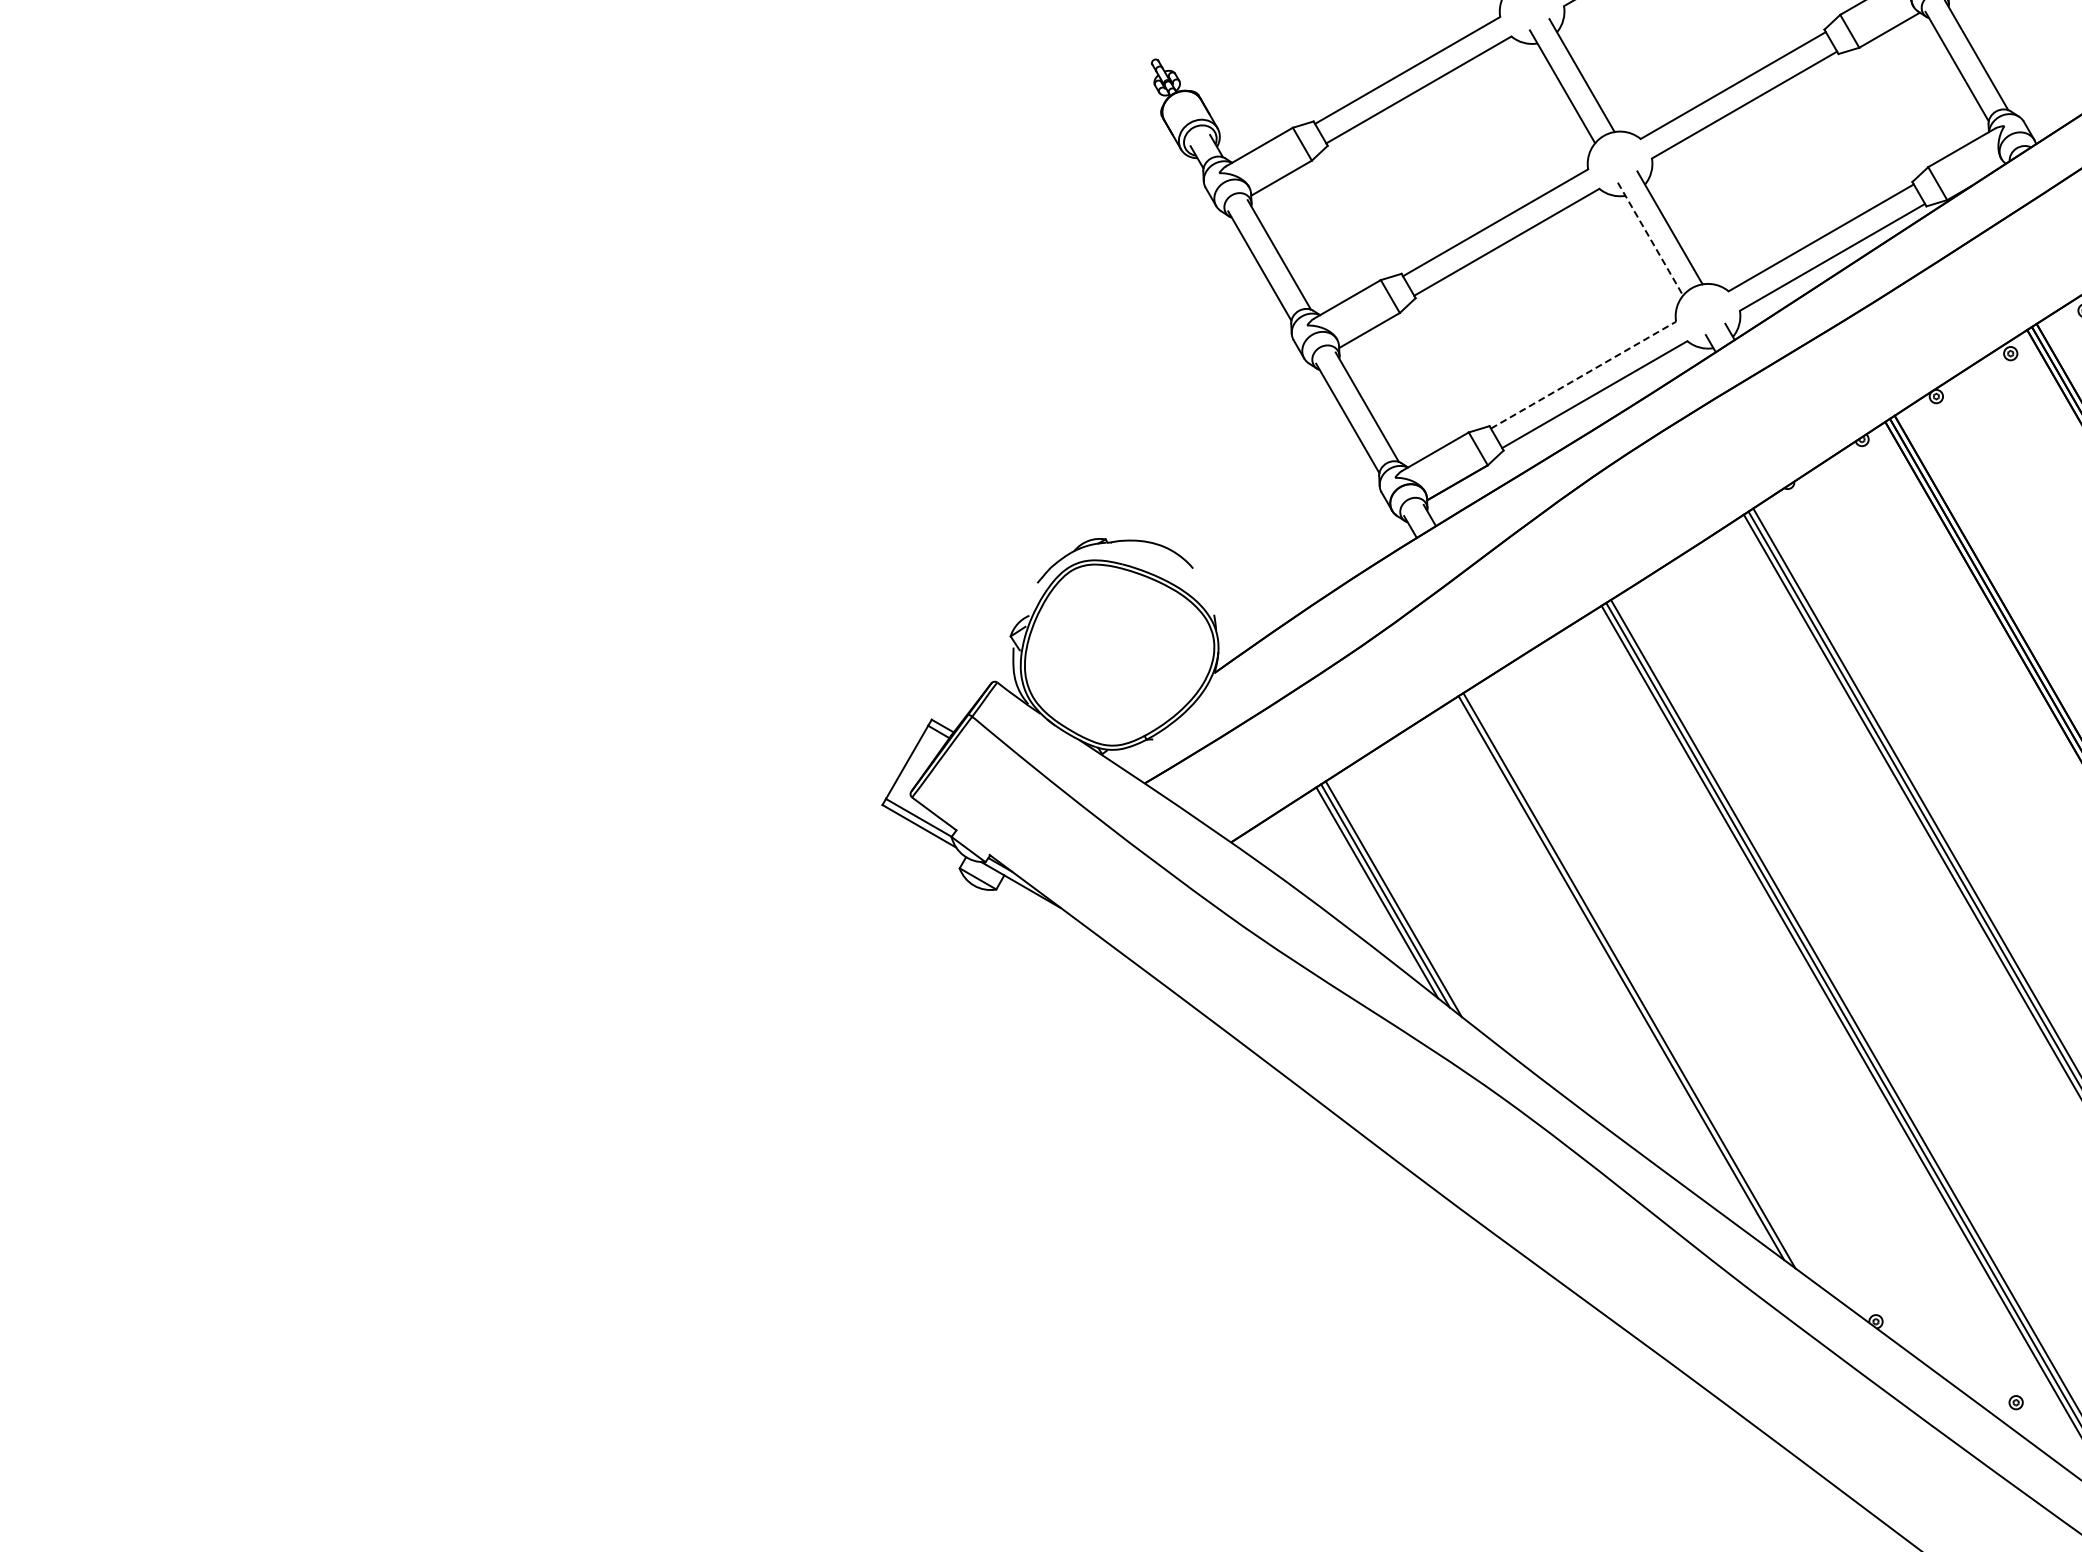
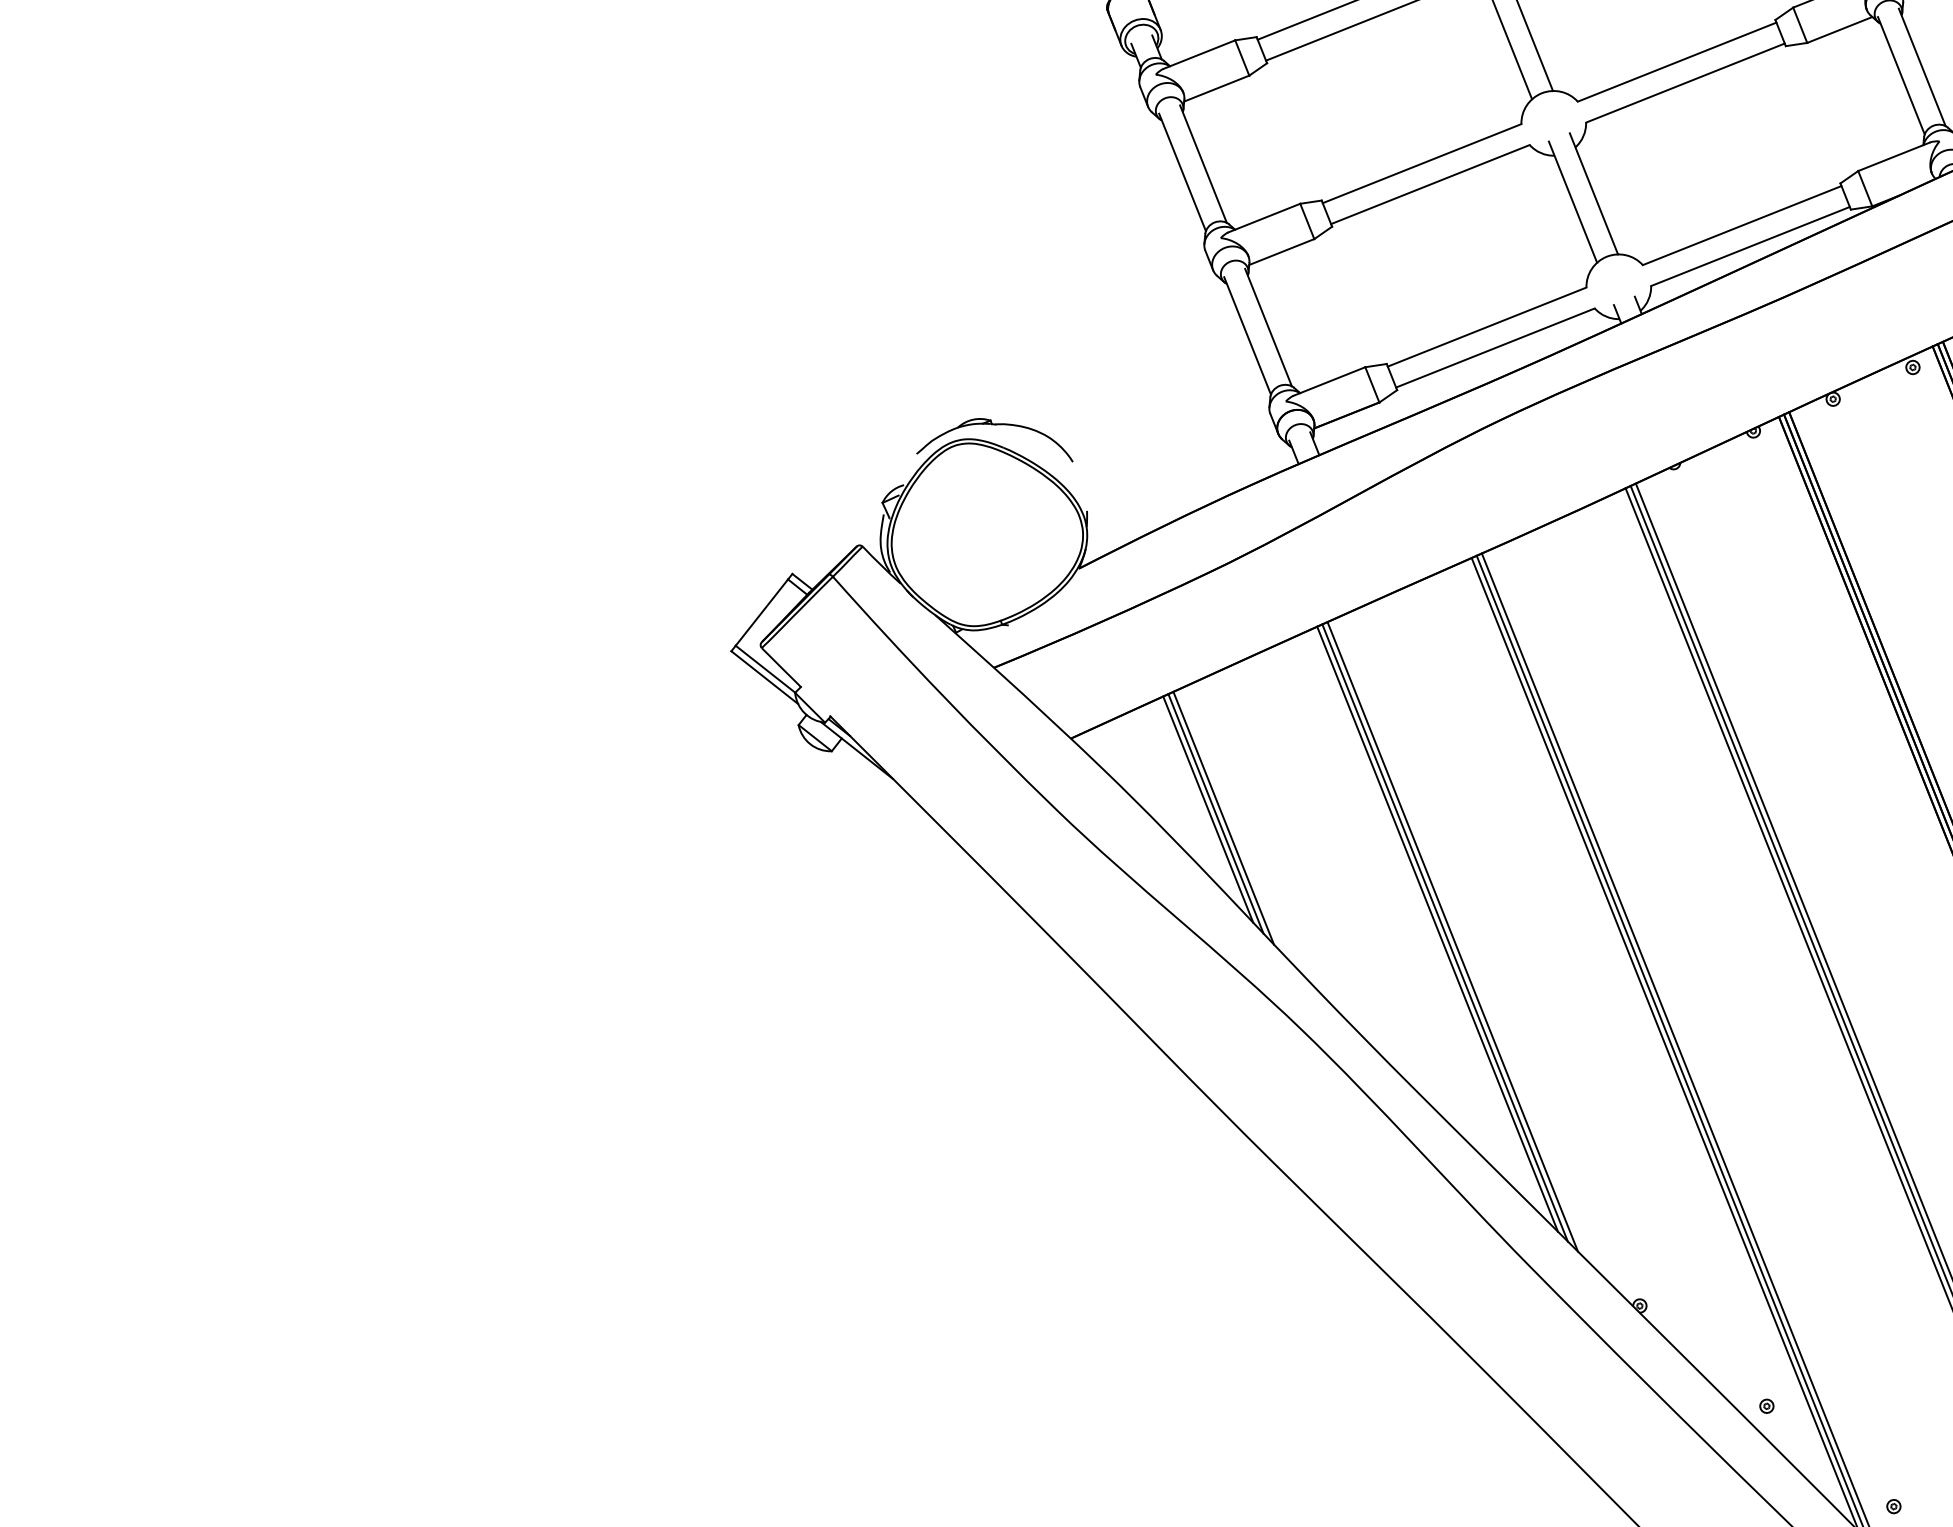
line: (1650, 239) -> (1572, 202), dashed -> solid
line: (1583, 375) -> (1487, 327), dashed -> solid
line: (1637, 983) -> (1452, 936), added

